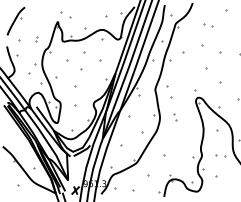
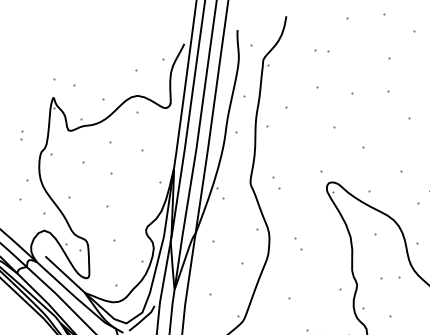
part: (169, 92) -> (276, 183), size x0.62
part: (175, 117) -> (299, 243), moved

